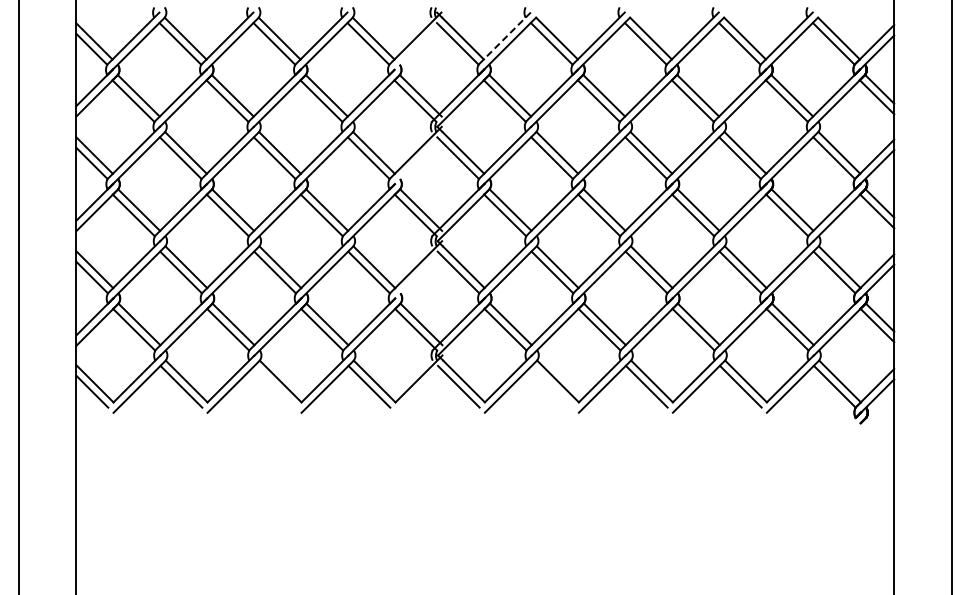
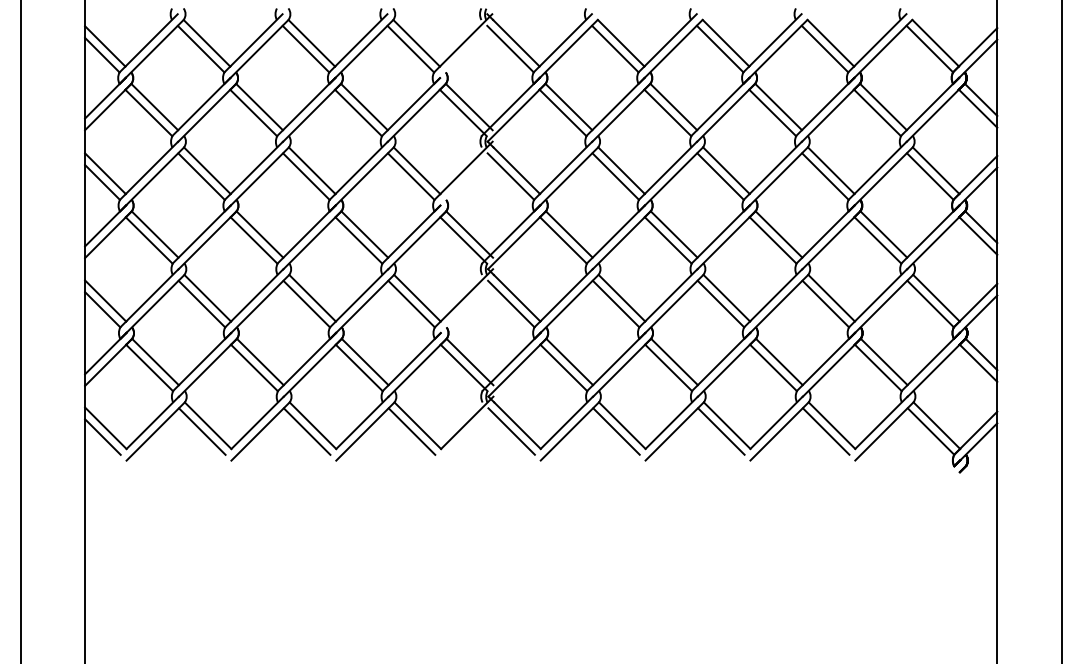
line: (506, 36) -> (564, 40), dashed -> solid
line: (275, 386) -> (307, 431), added
line: (552, 386) -> (616, 431), added

